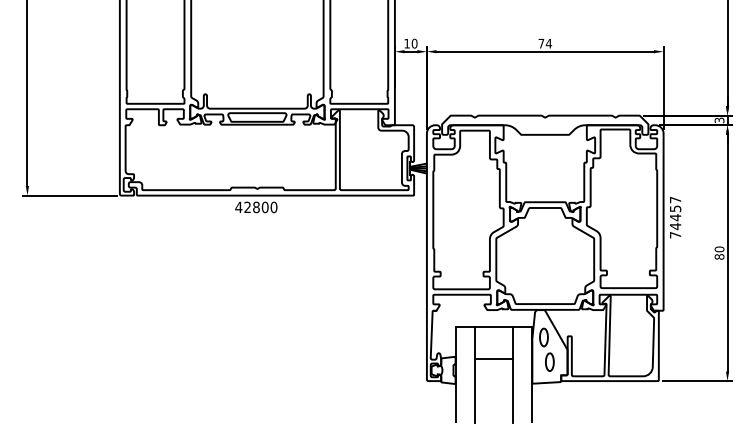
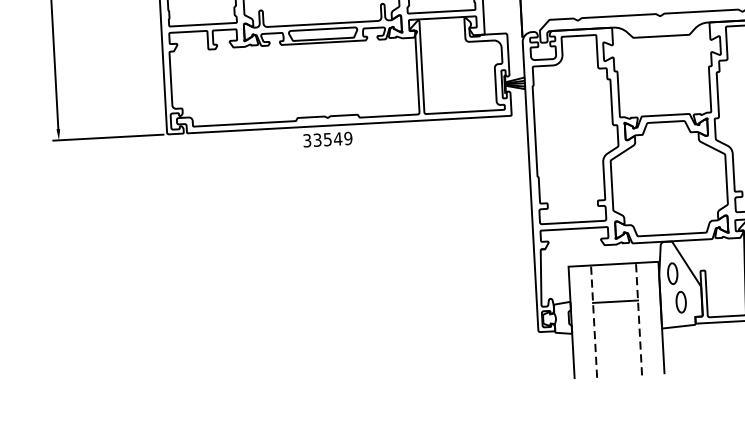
text: (256, 207) -> (327, 139), 42800 -> 33549
line: (474, 374) -> (593, 321), solid -> dashed
line: (513, 374) -> (639, 318), solid -> dashed

